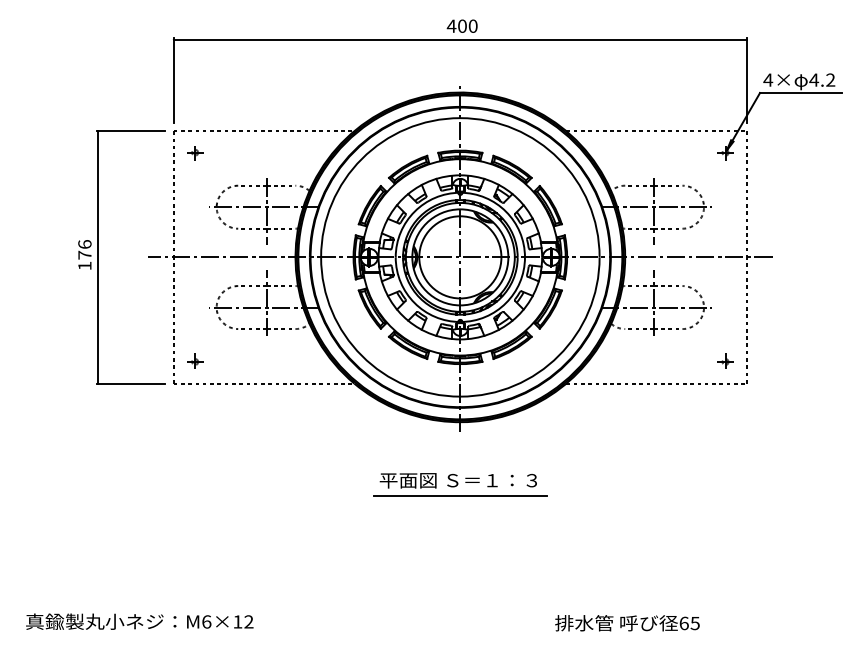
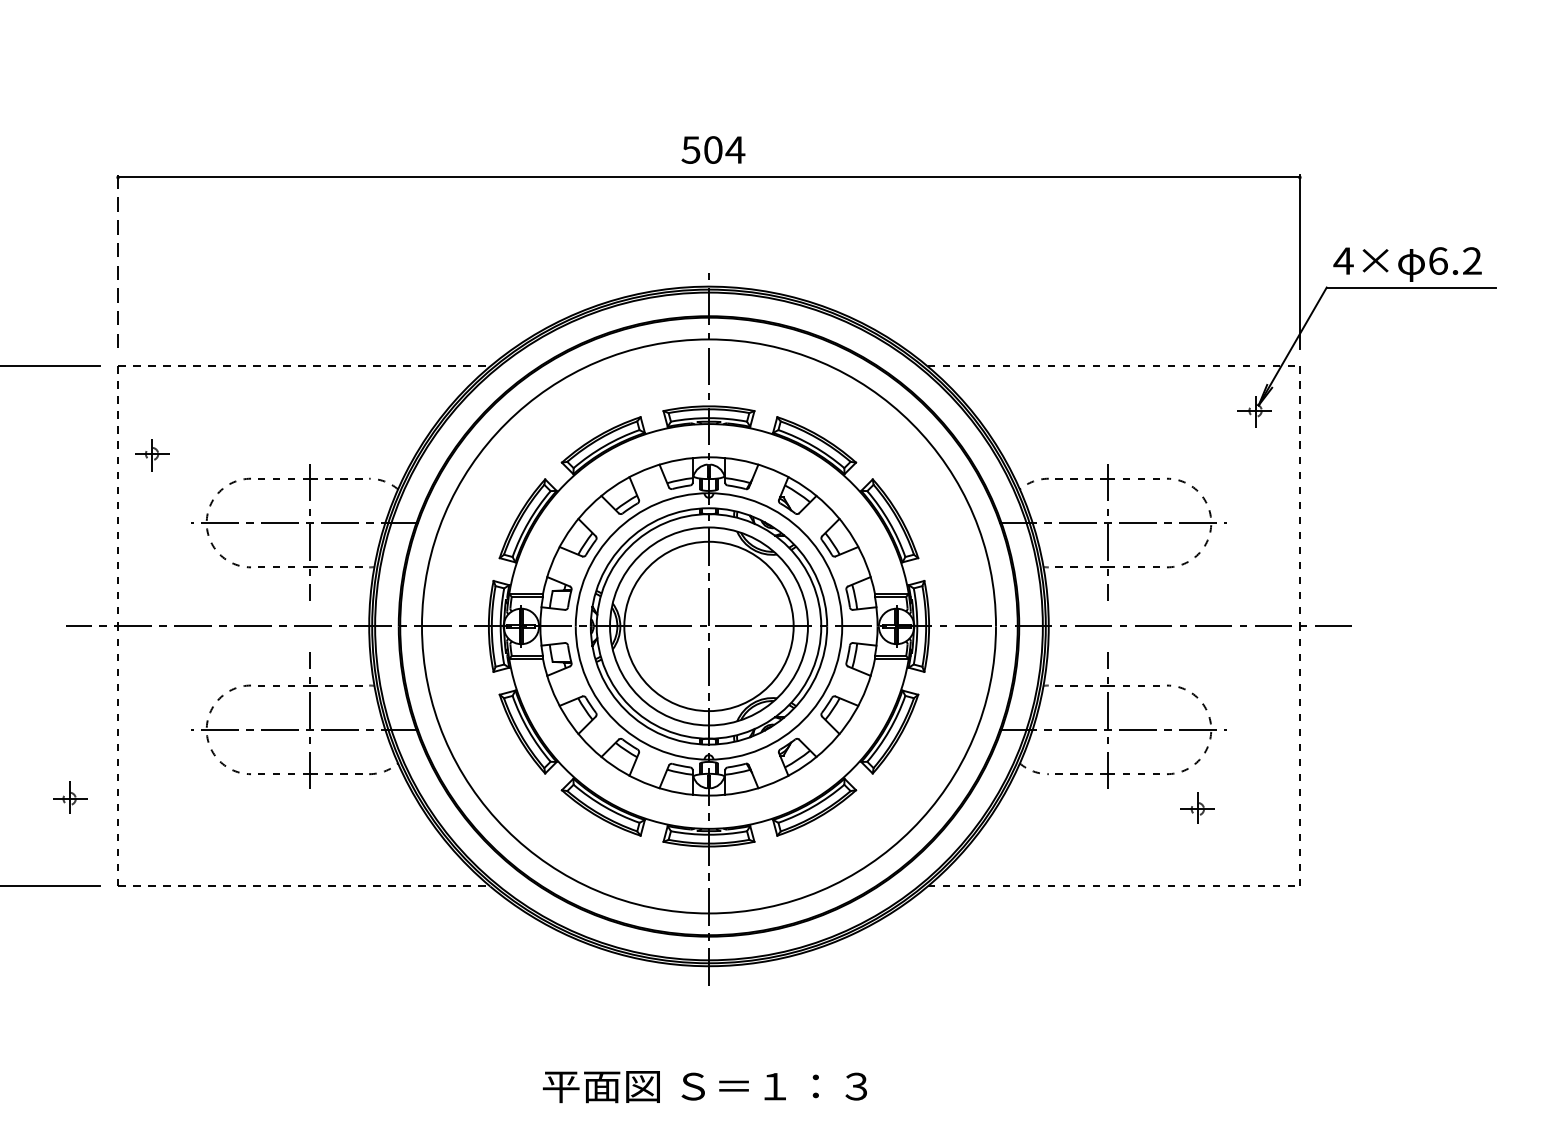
text: (461, 25) -> (711, 148), 400 -> 504
text: (814, 79) -> (1438, 259), 4.2 -> 6.2
line: (173, 80) -> (117, 261), solid -> dashed
part: (195, 153) -> (152, 455), moved
part: (195, 360) -> (70, 795), moved
part: (725, 360) -> (1197, 806), moved
line: (460, 496) -> (709, 1119), removed

